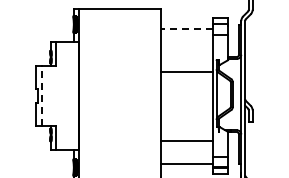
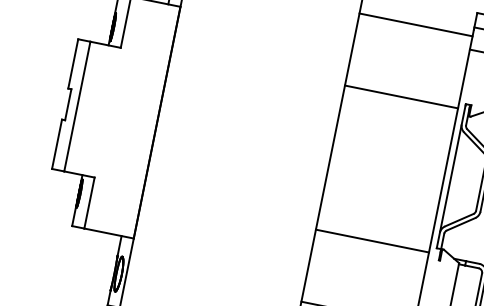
line: (186, 28) -> (415, 24), dashed -> solid
line: (186, 72) -> (400, 97), moved
line: (42, 95) -> (78, 105), dashed -> solid
line: (186, 140) -> (371, 240), moved

